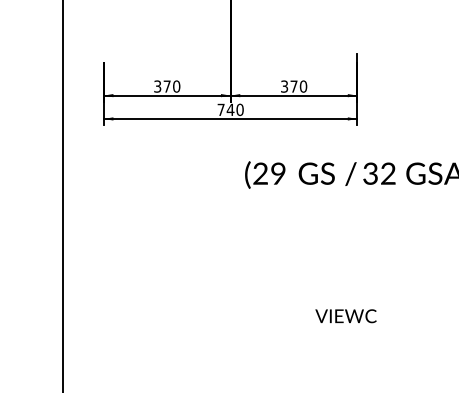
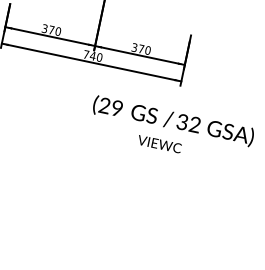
text: (345, 316) -> (159, 144), moved

